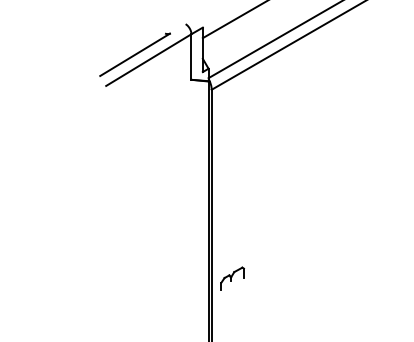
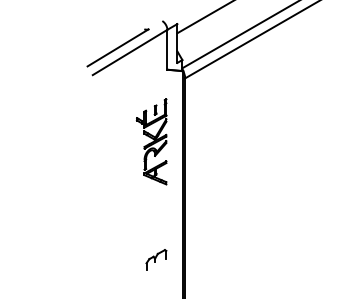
part: (173, 161) -> (151, 141), added
part: (232, 278) -> (156, 259), moved

